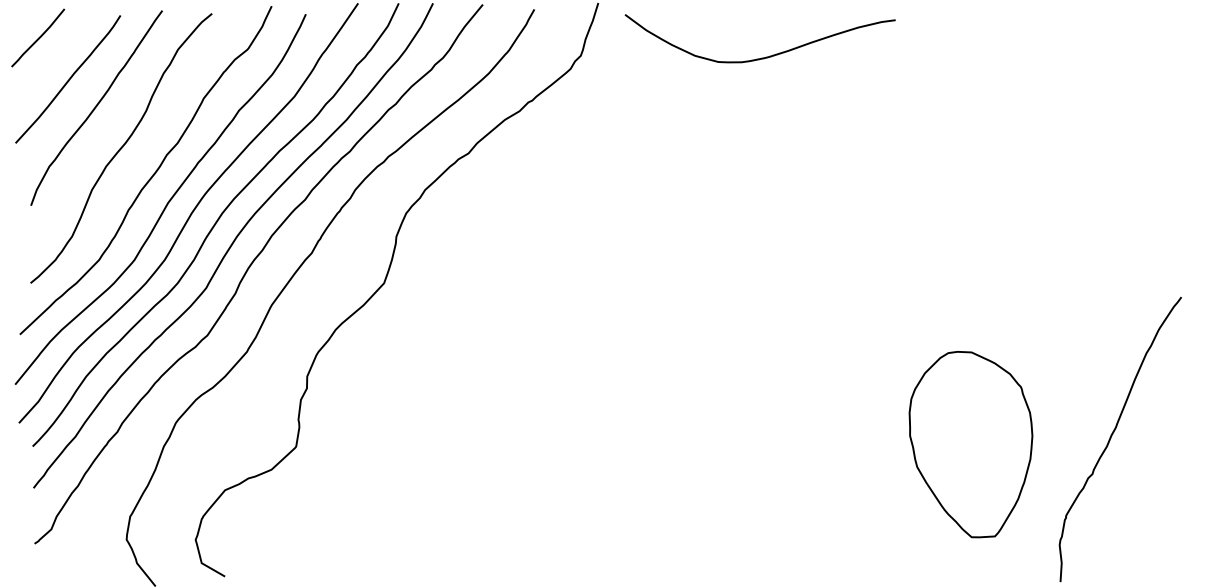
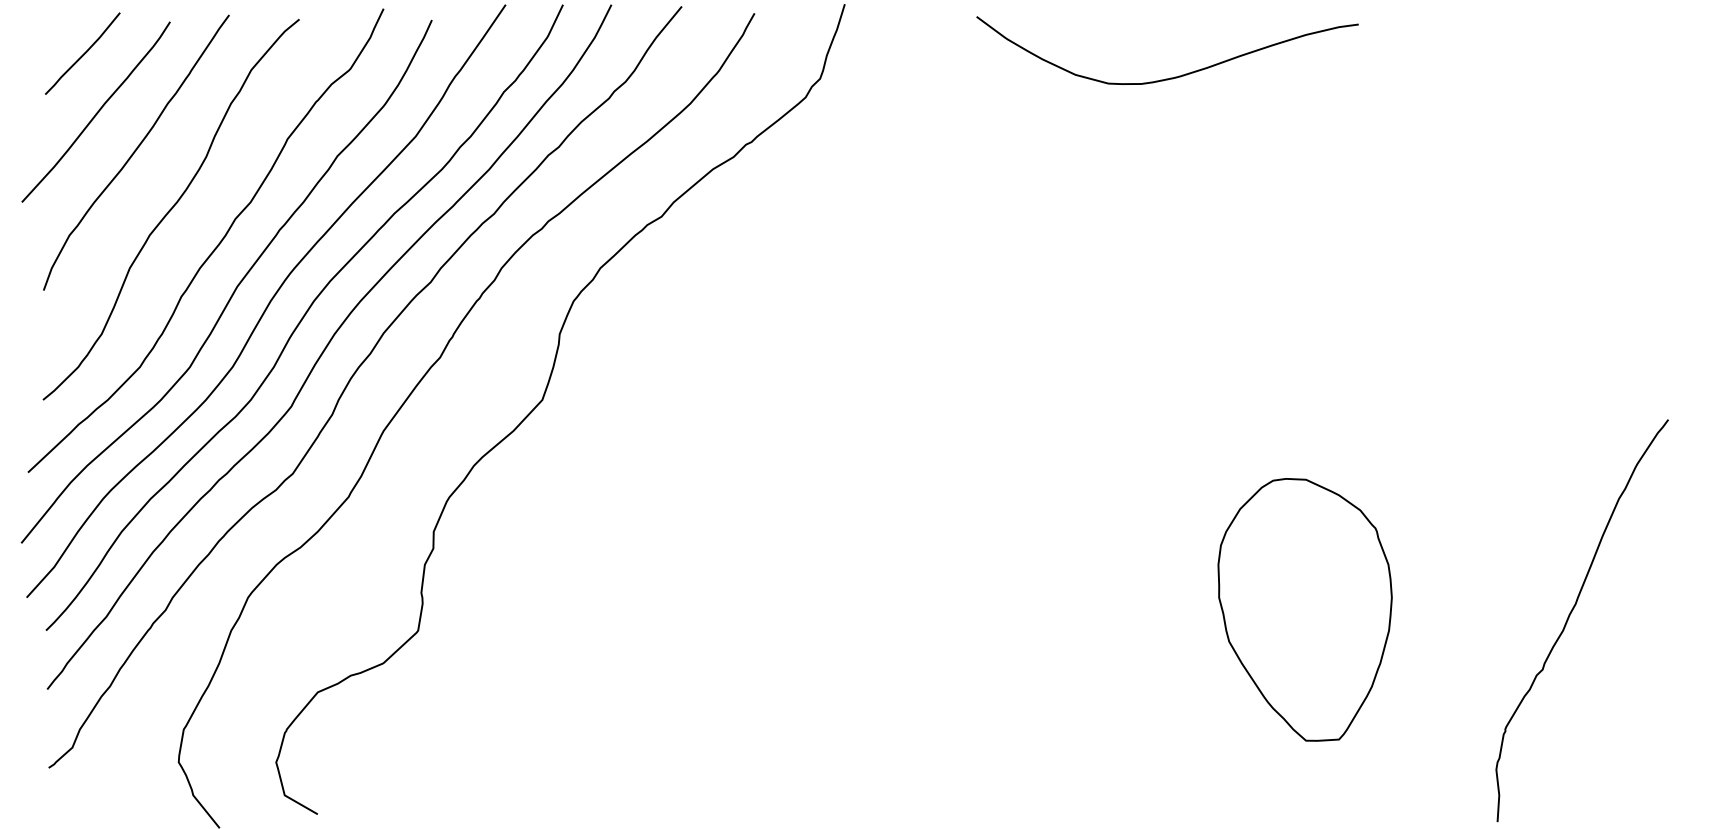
curve: (38, 37) -> (83, 53), moved
curve: (762, 57) -> (1170, 77), moved
part: (970, 444) -> (1304, 609), moved

